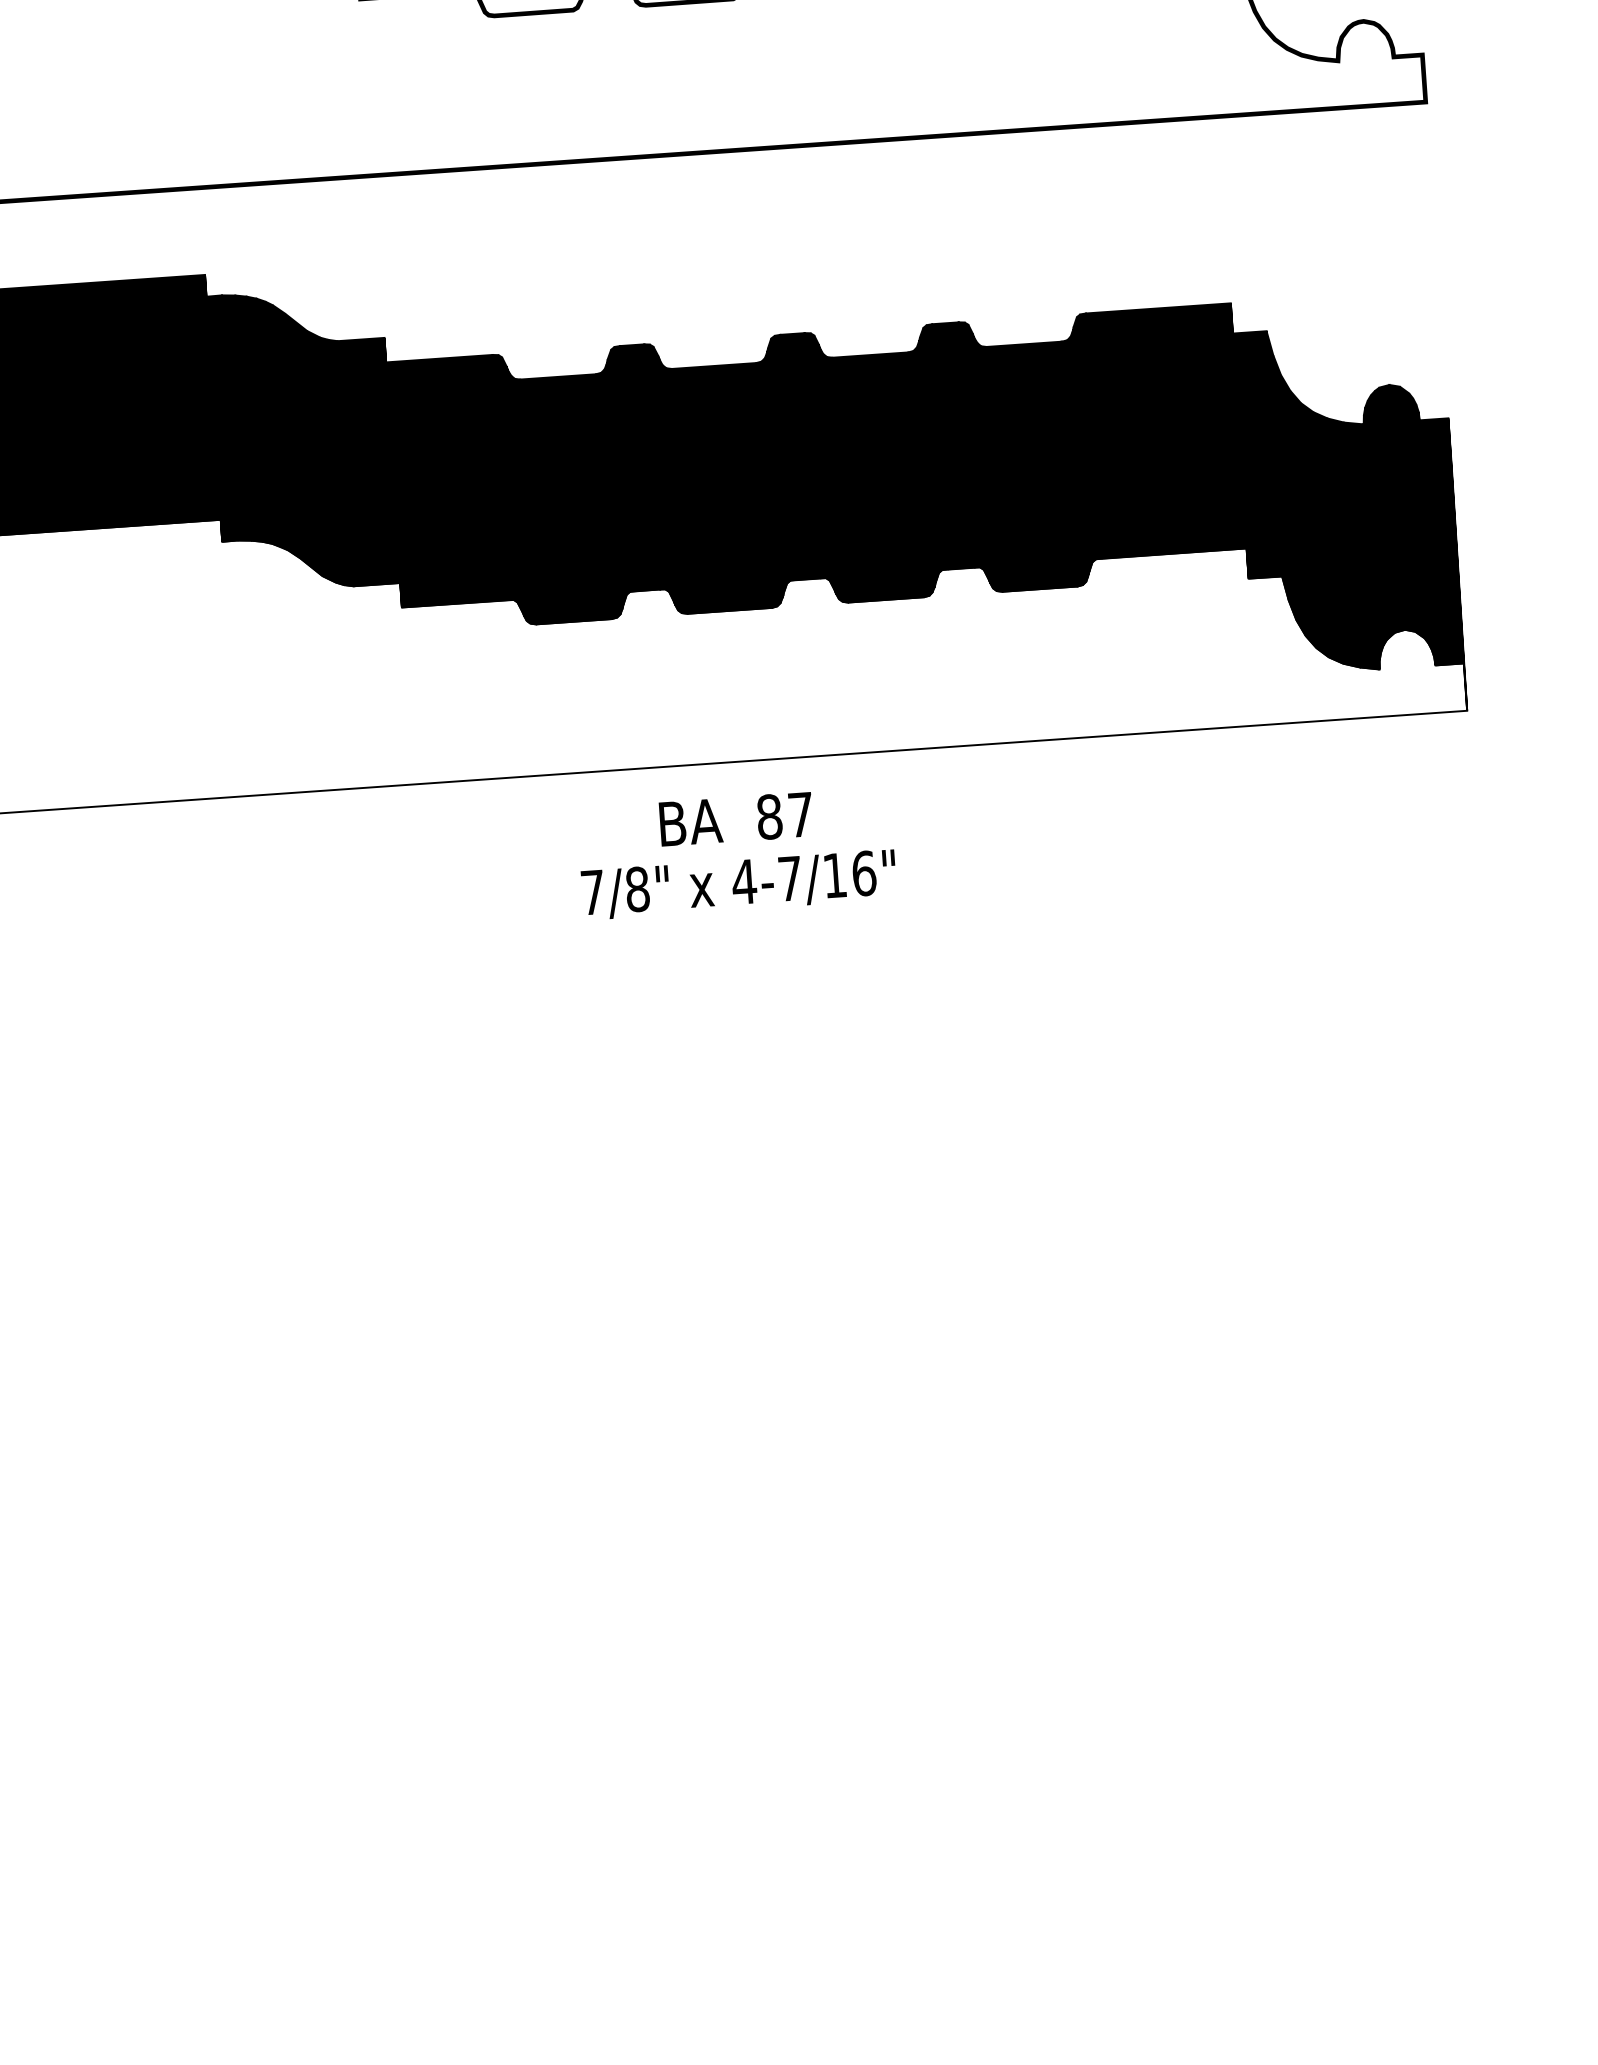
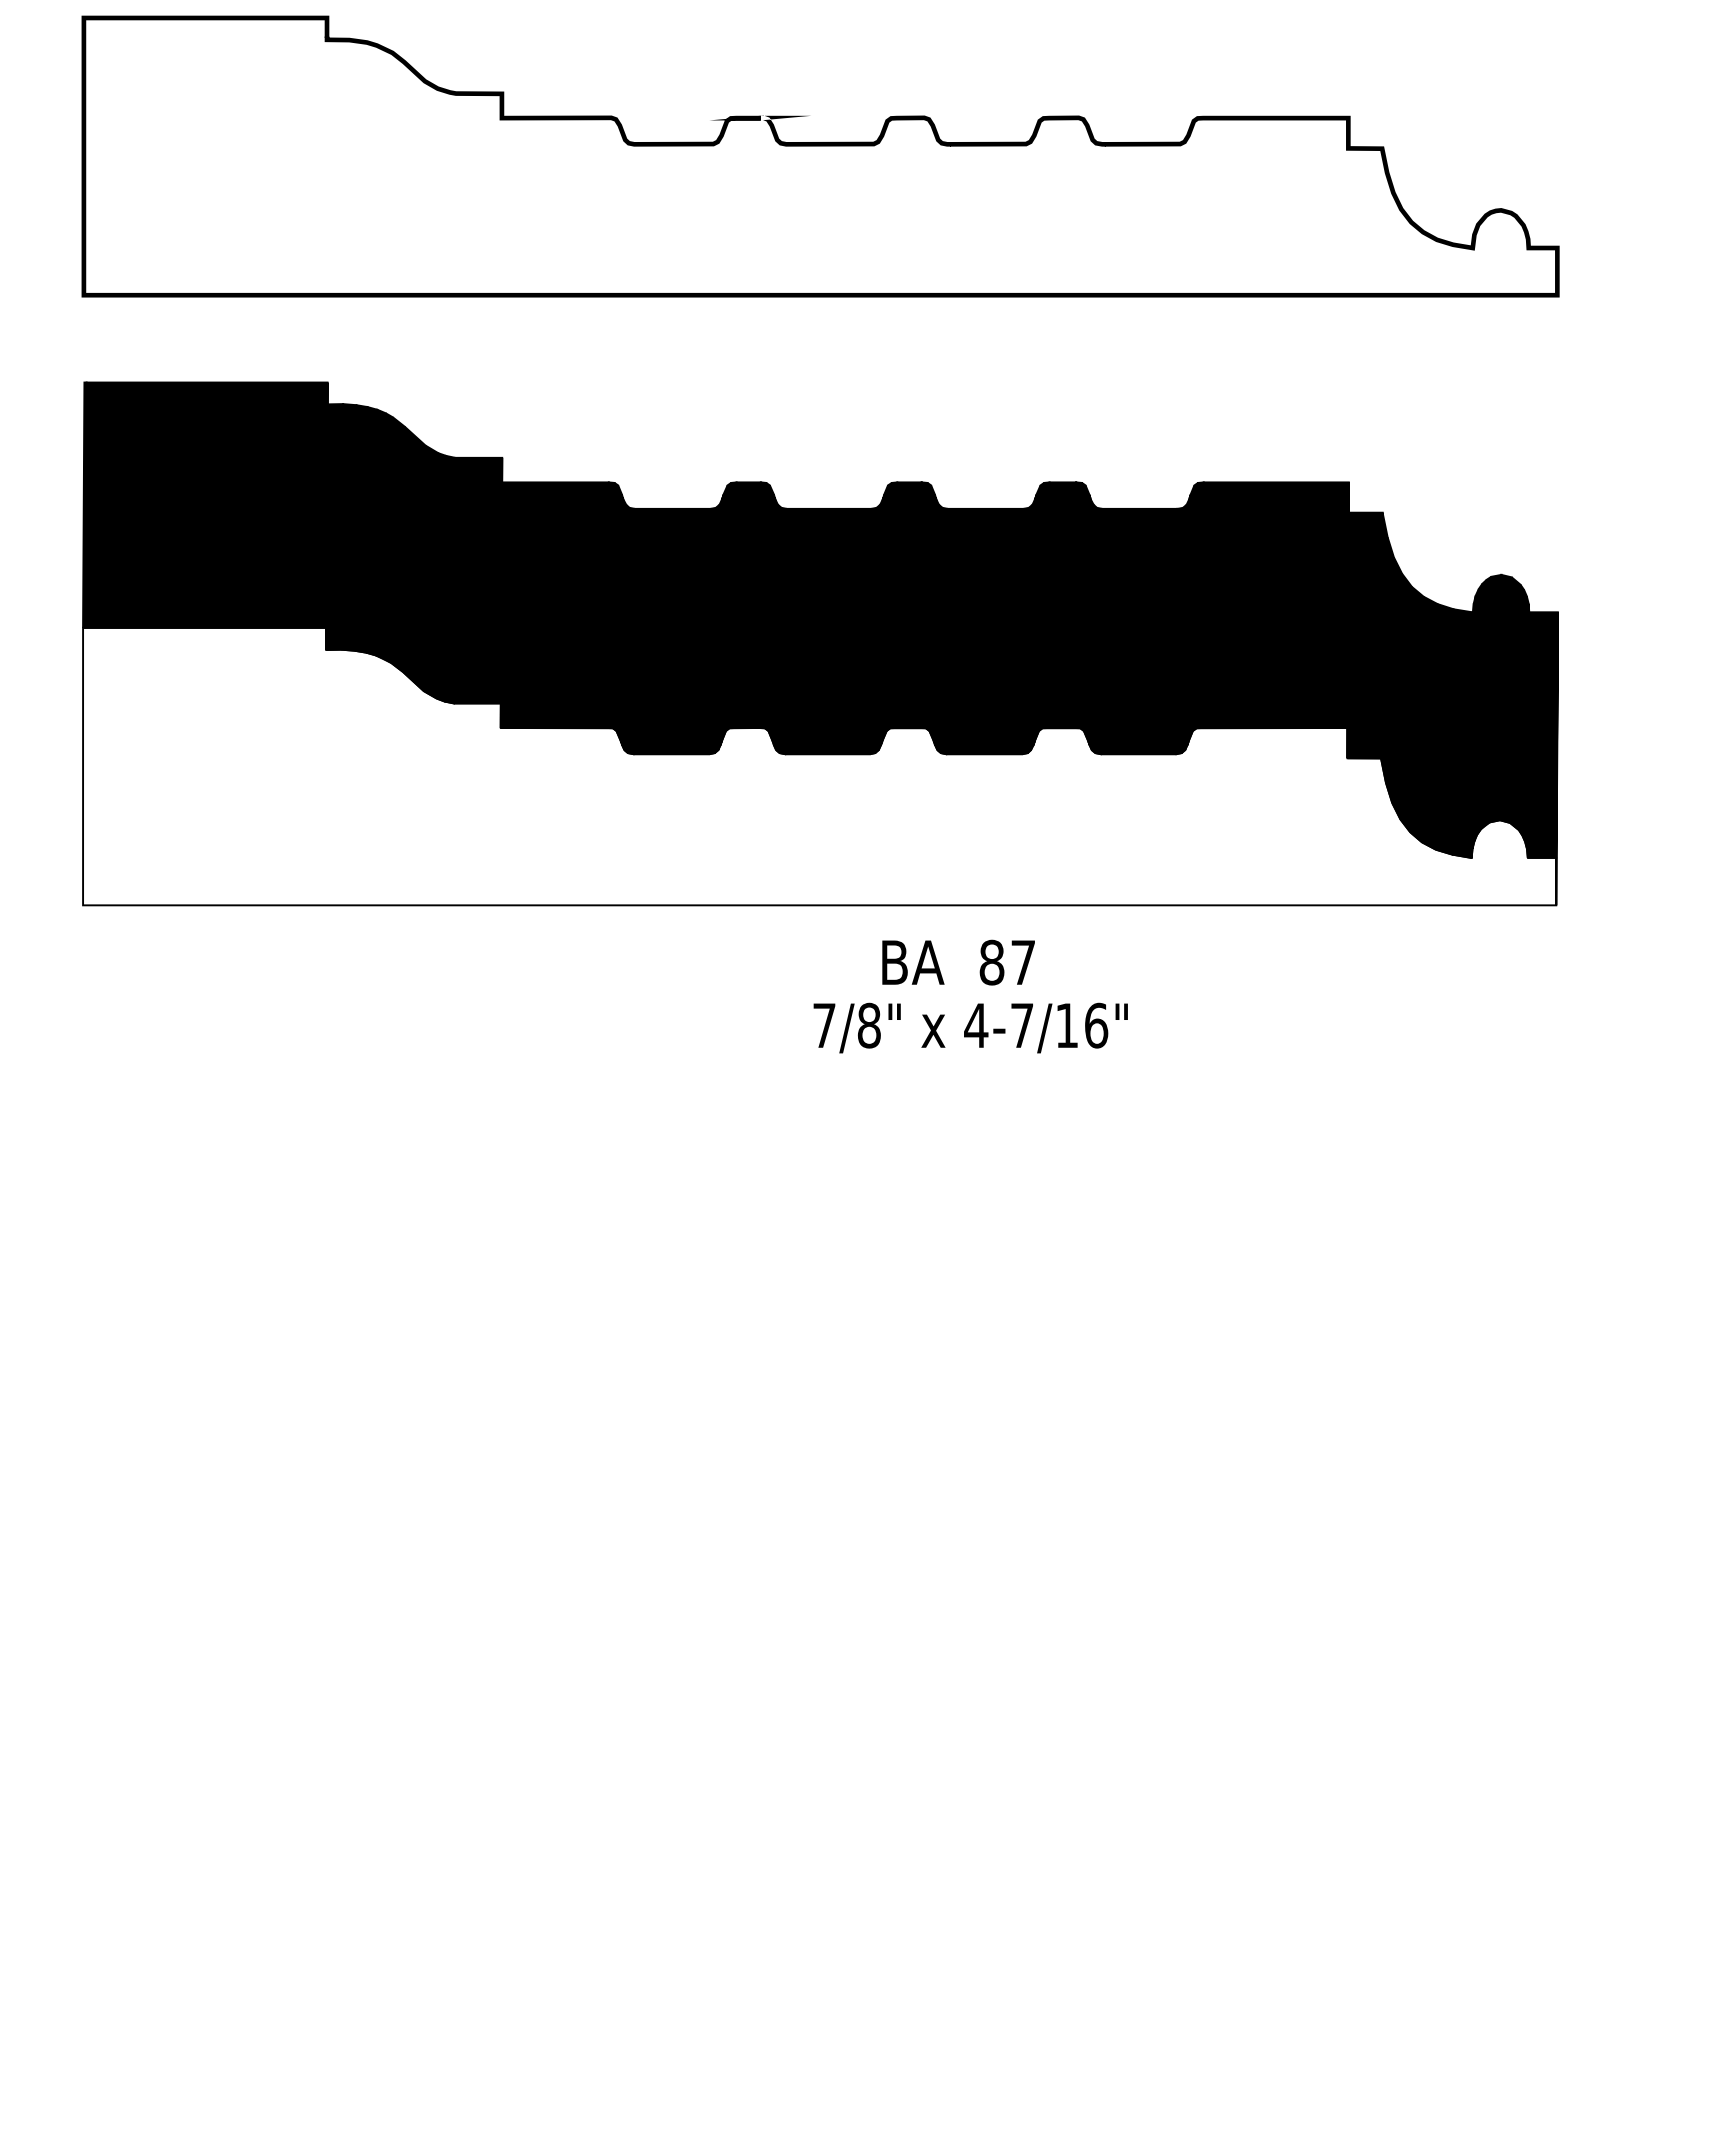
text: (736, 819) -> (958, 962), moved
text: (738, 884) -> (970, 1027), moved

